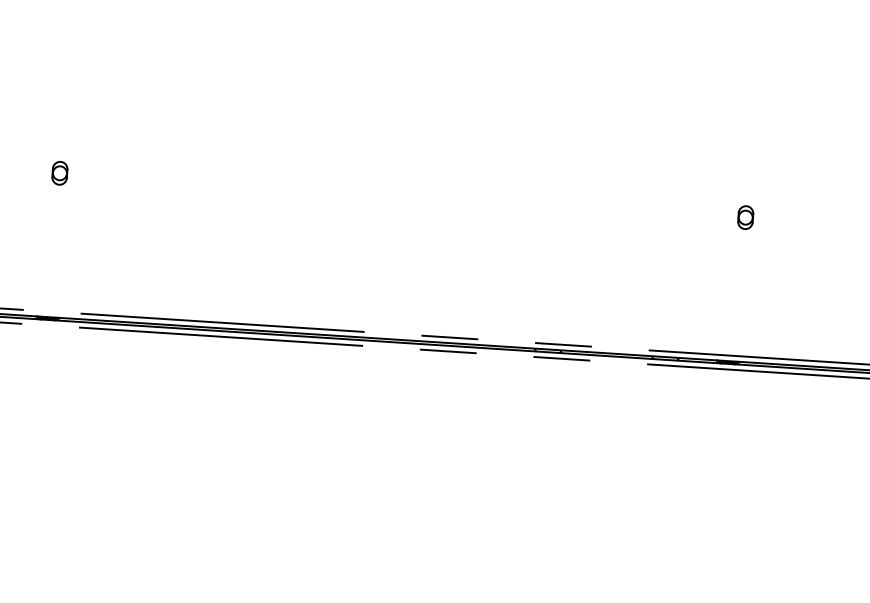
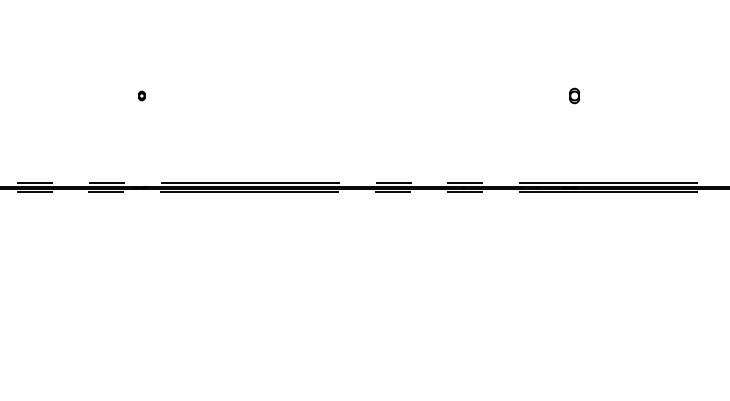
part: (59, 172) -> (141, 95), size x0.6

